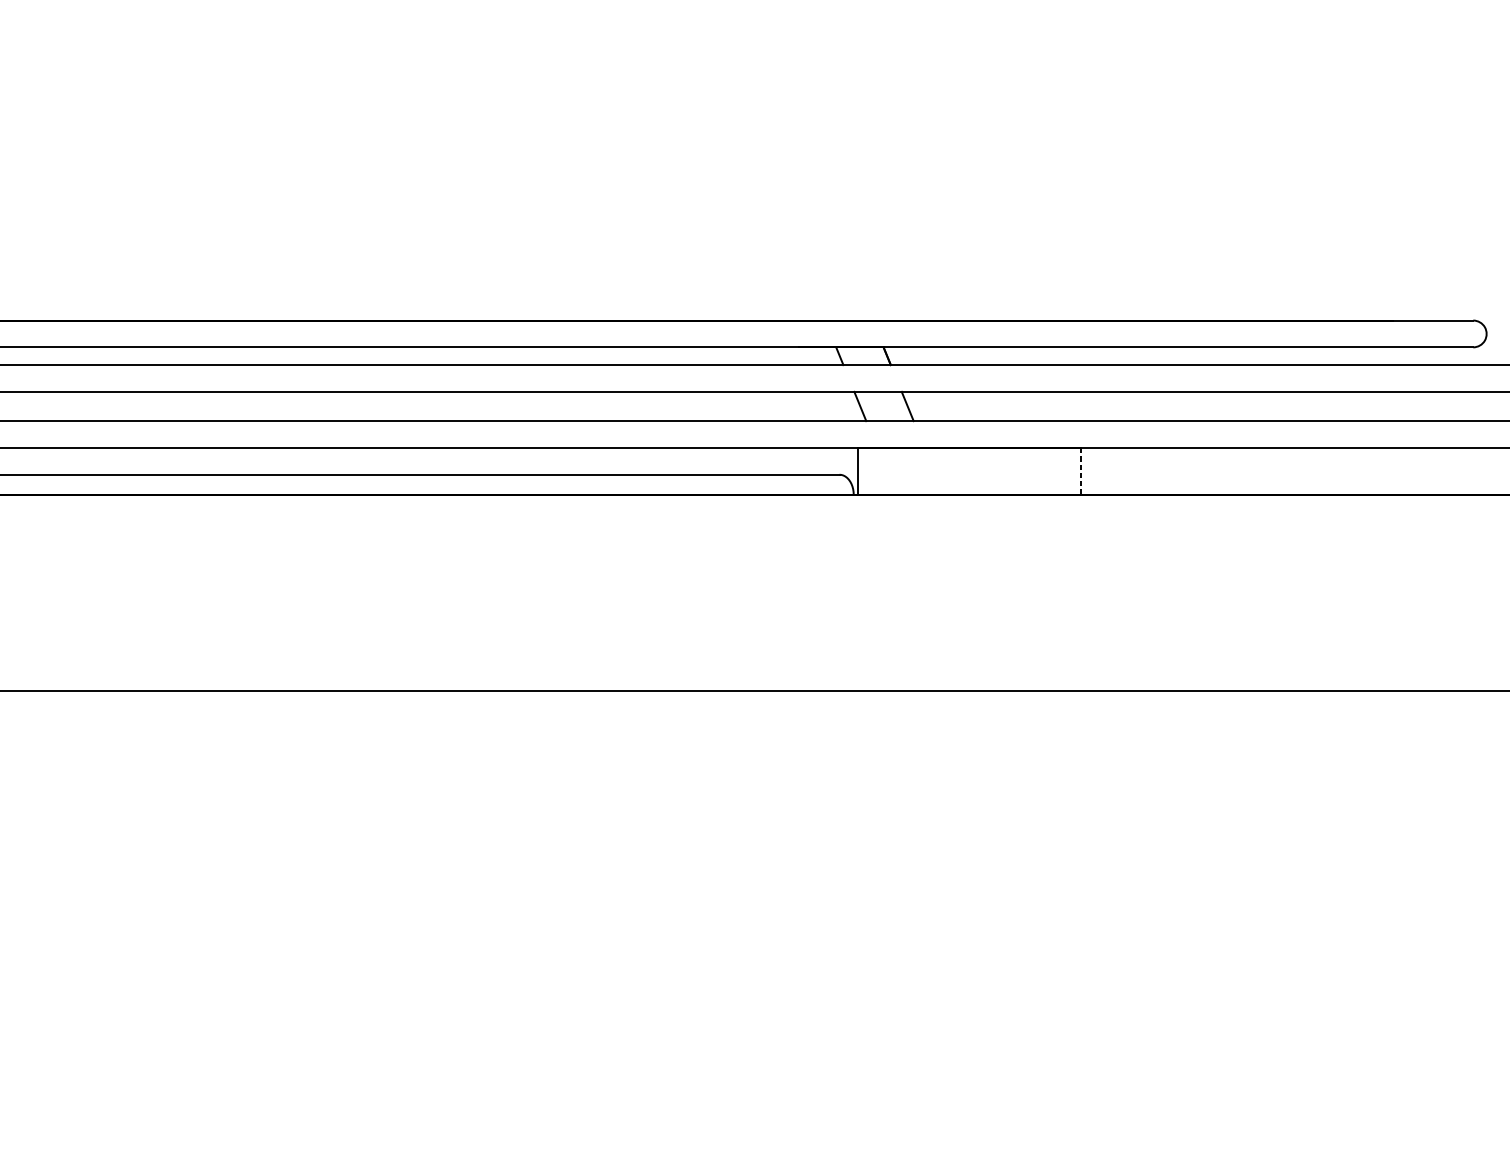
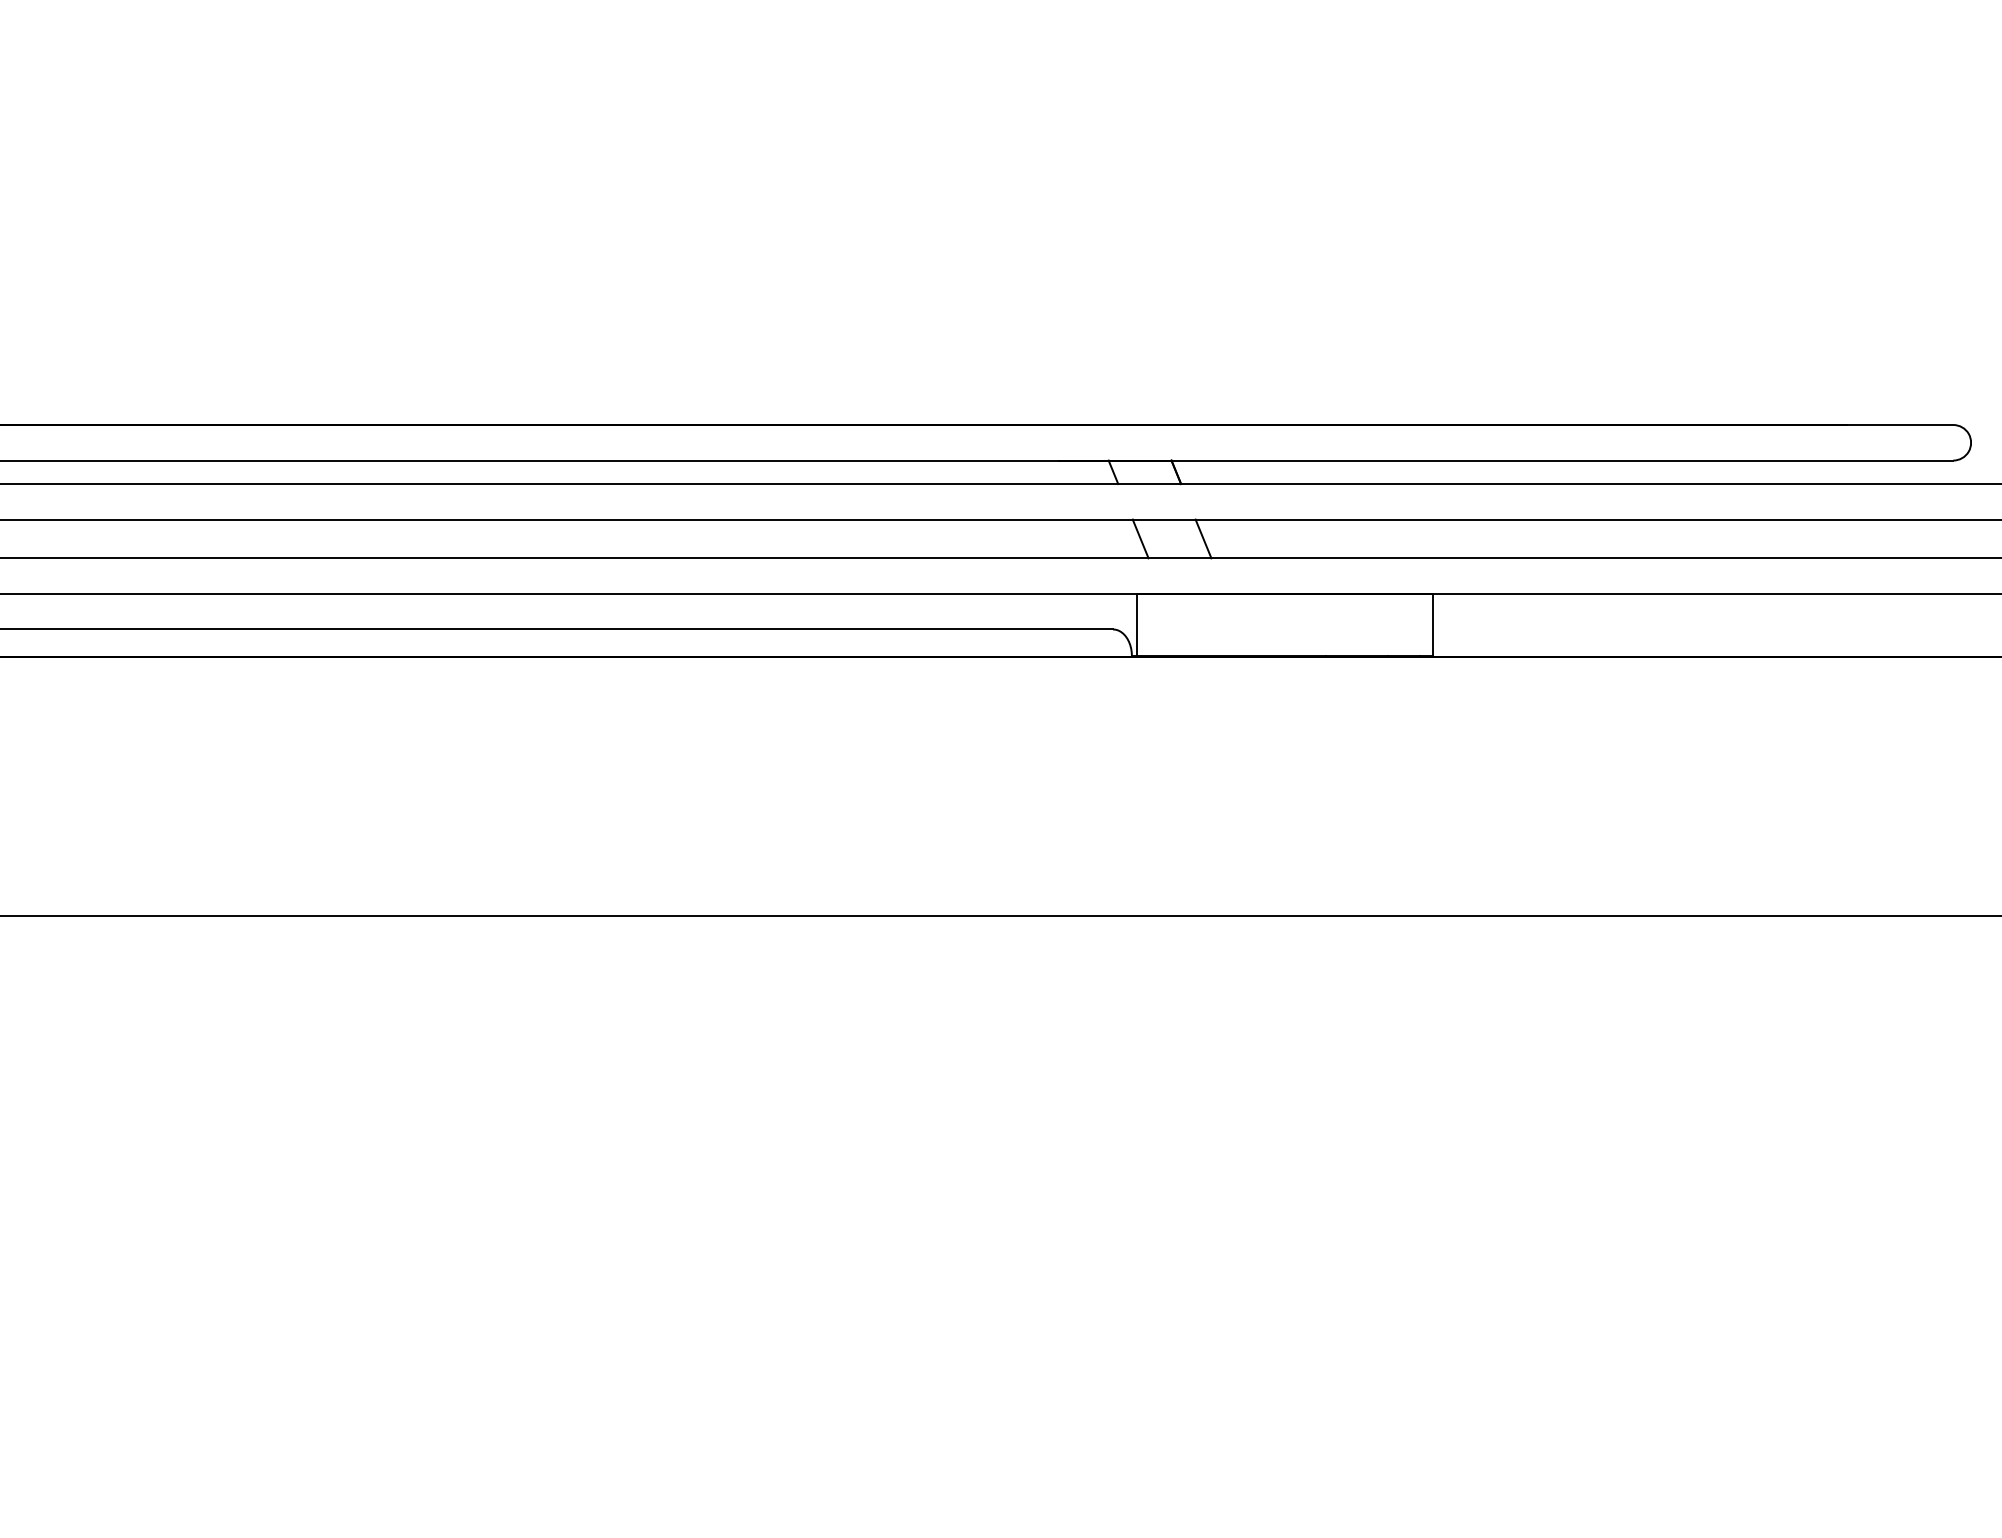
line: (1080, 471) -> (1432, 625), dashed -> solid

